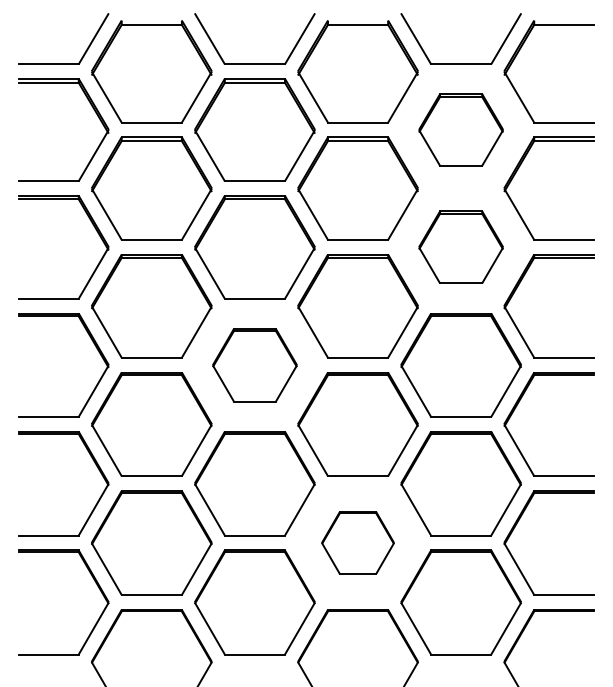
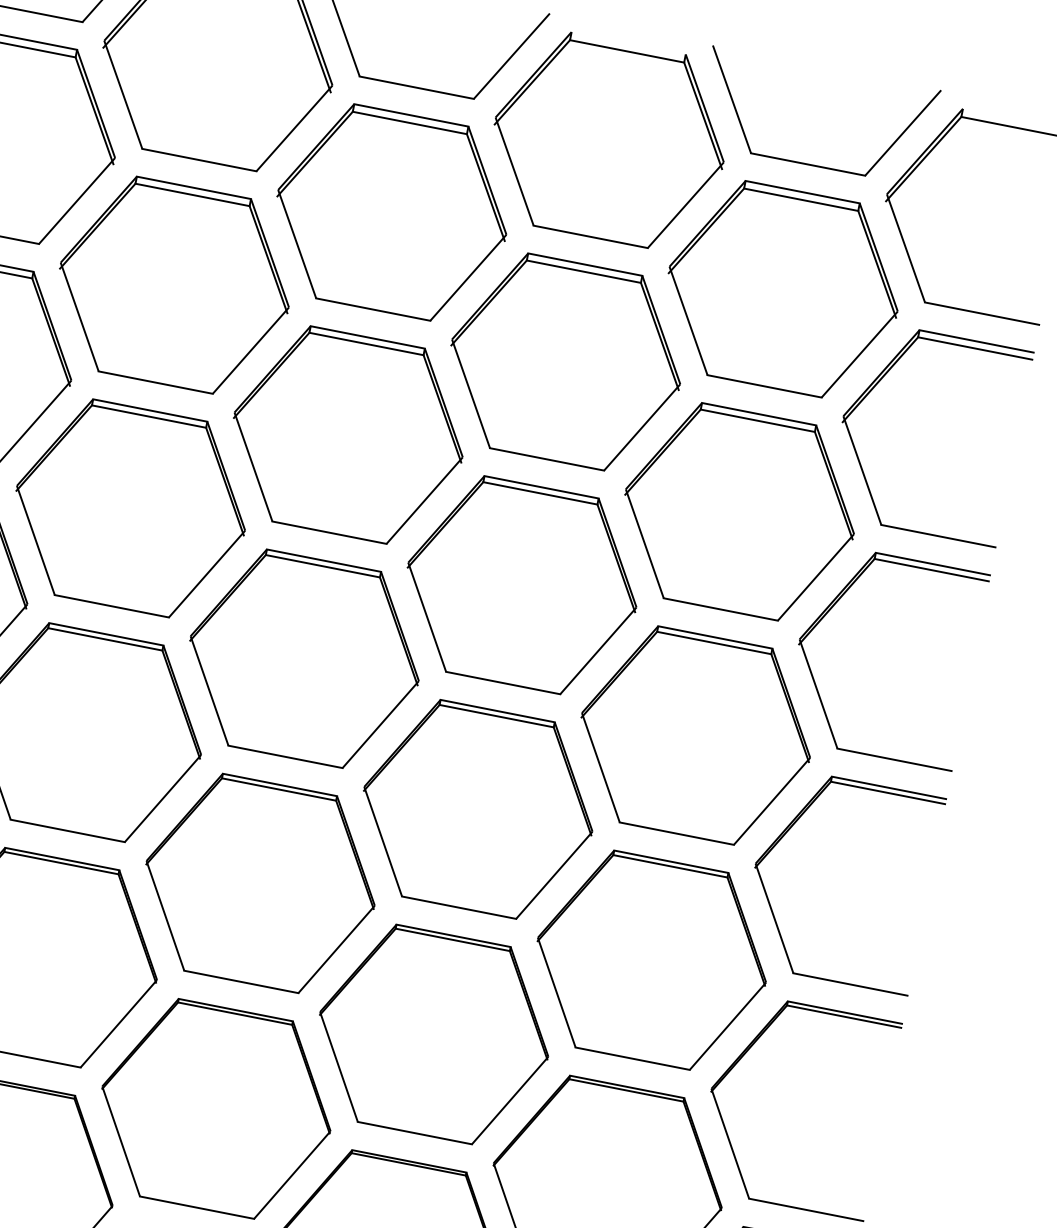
part: (460, 129) -> (782, 288), size x1.43
part: (460, 247) -> (738, 511), size x1.43
part: (254, 365) -> (303, 659), size x1.43
part: (357, 542) -> (433, 1033), size x1.67

